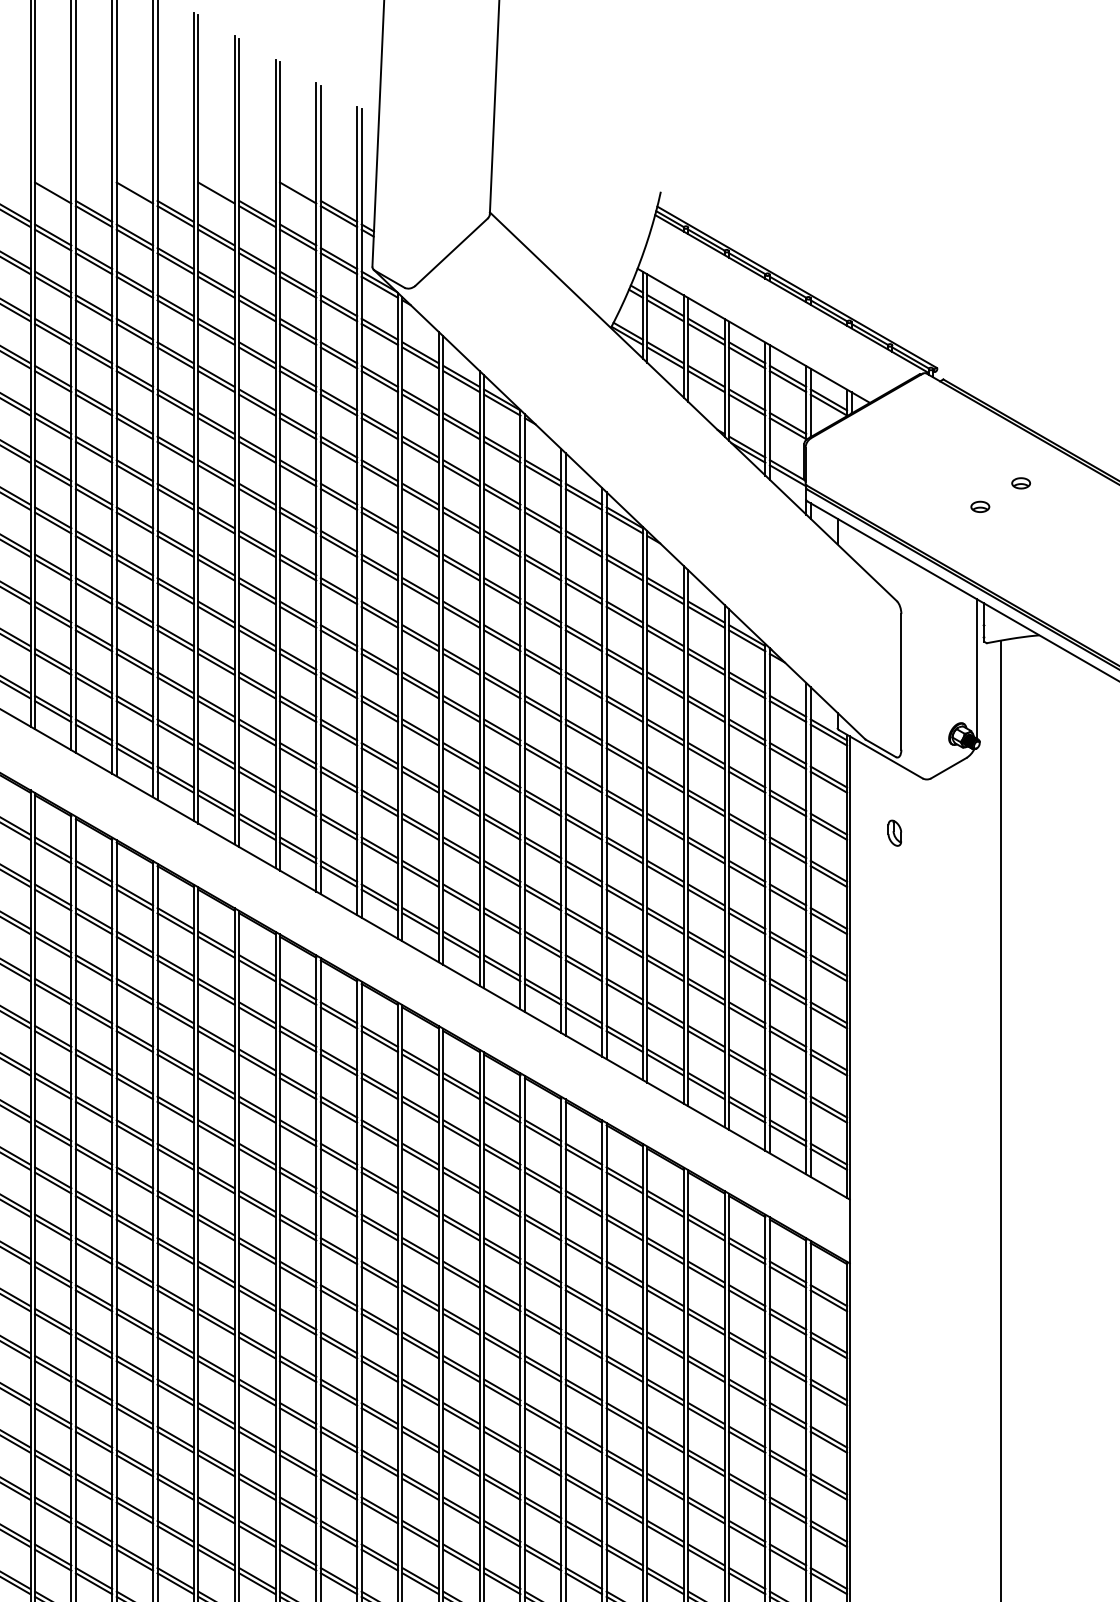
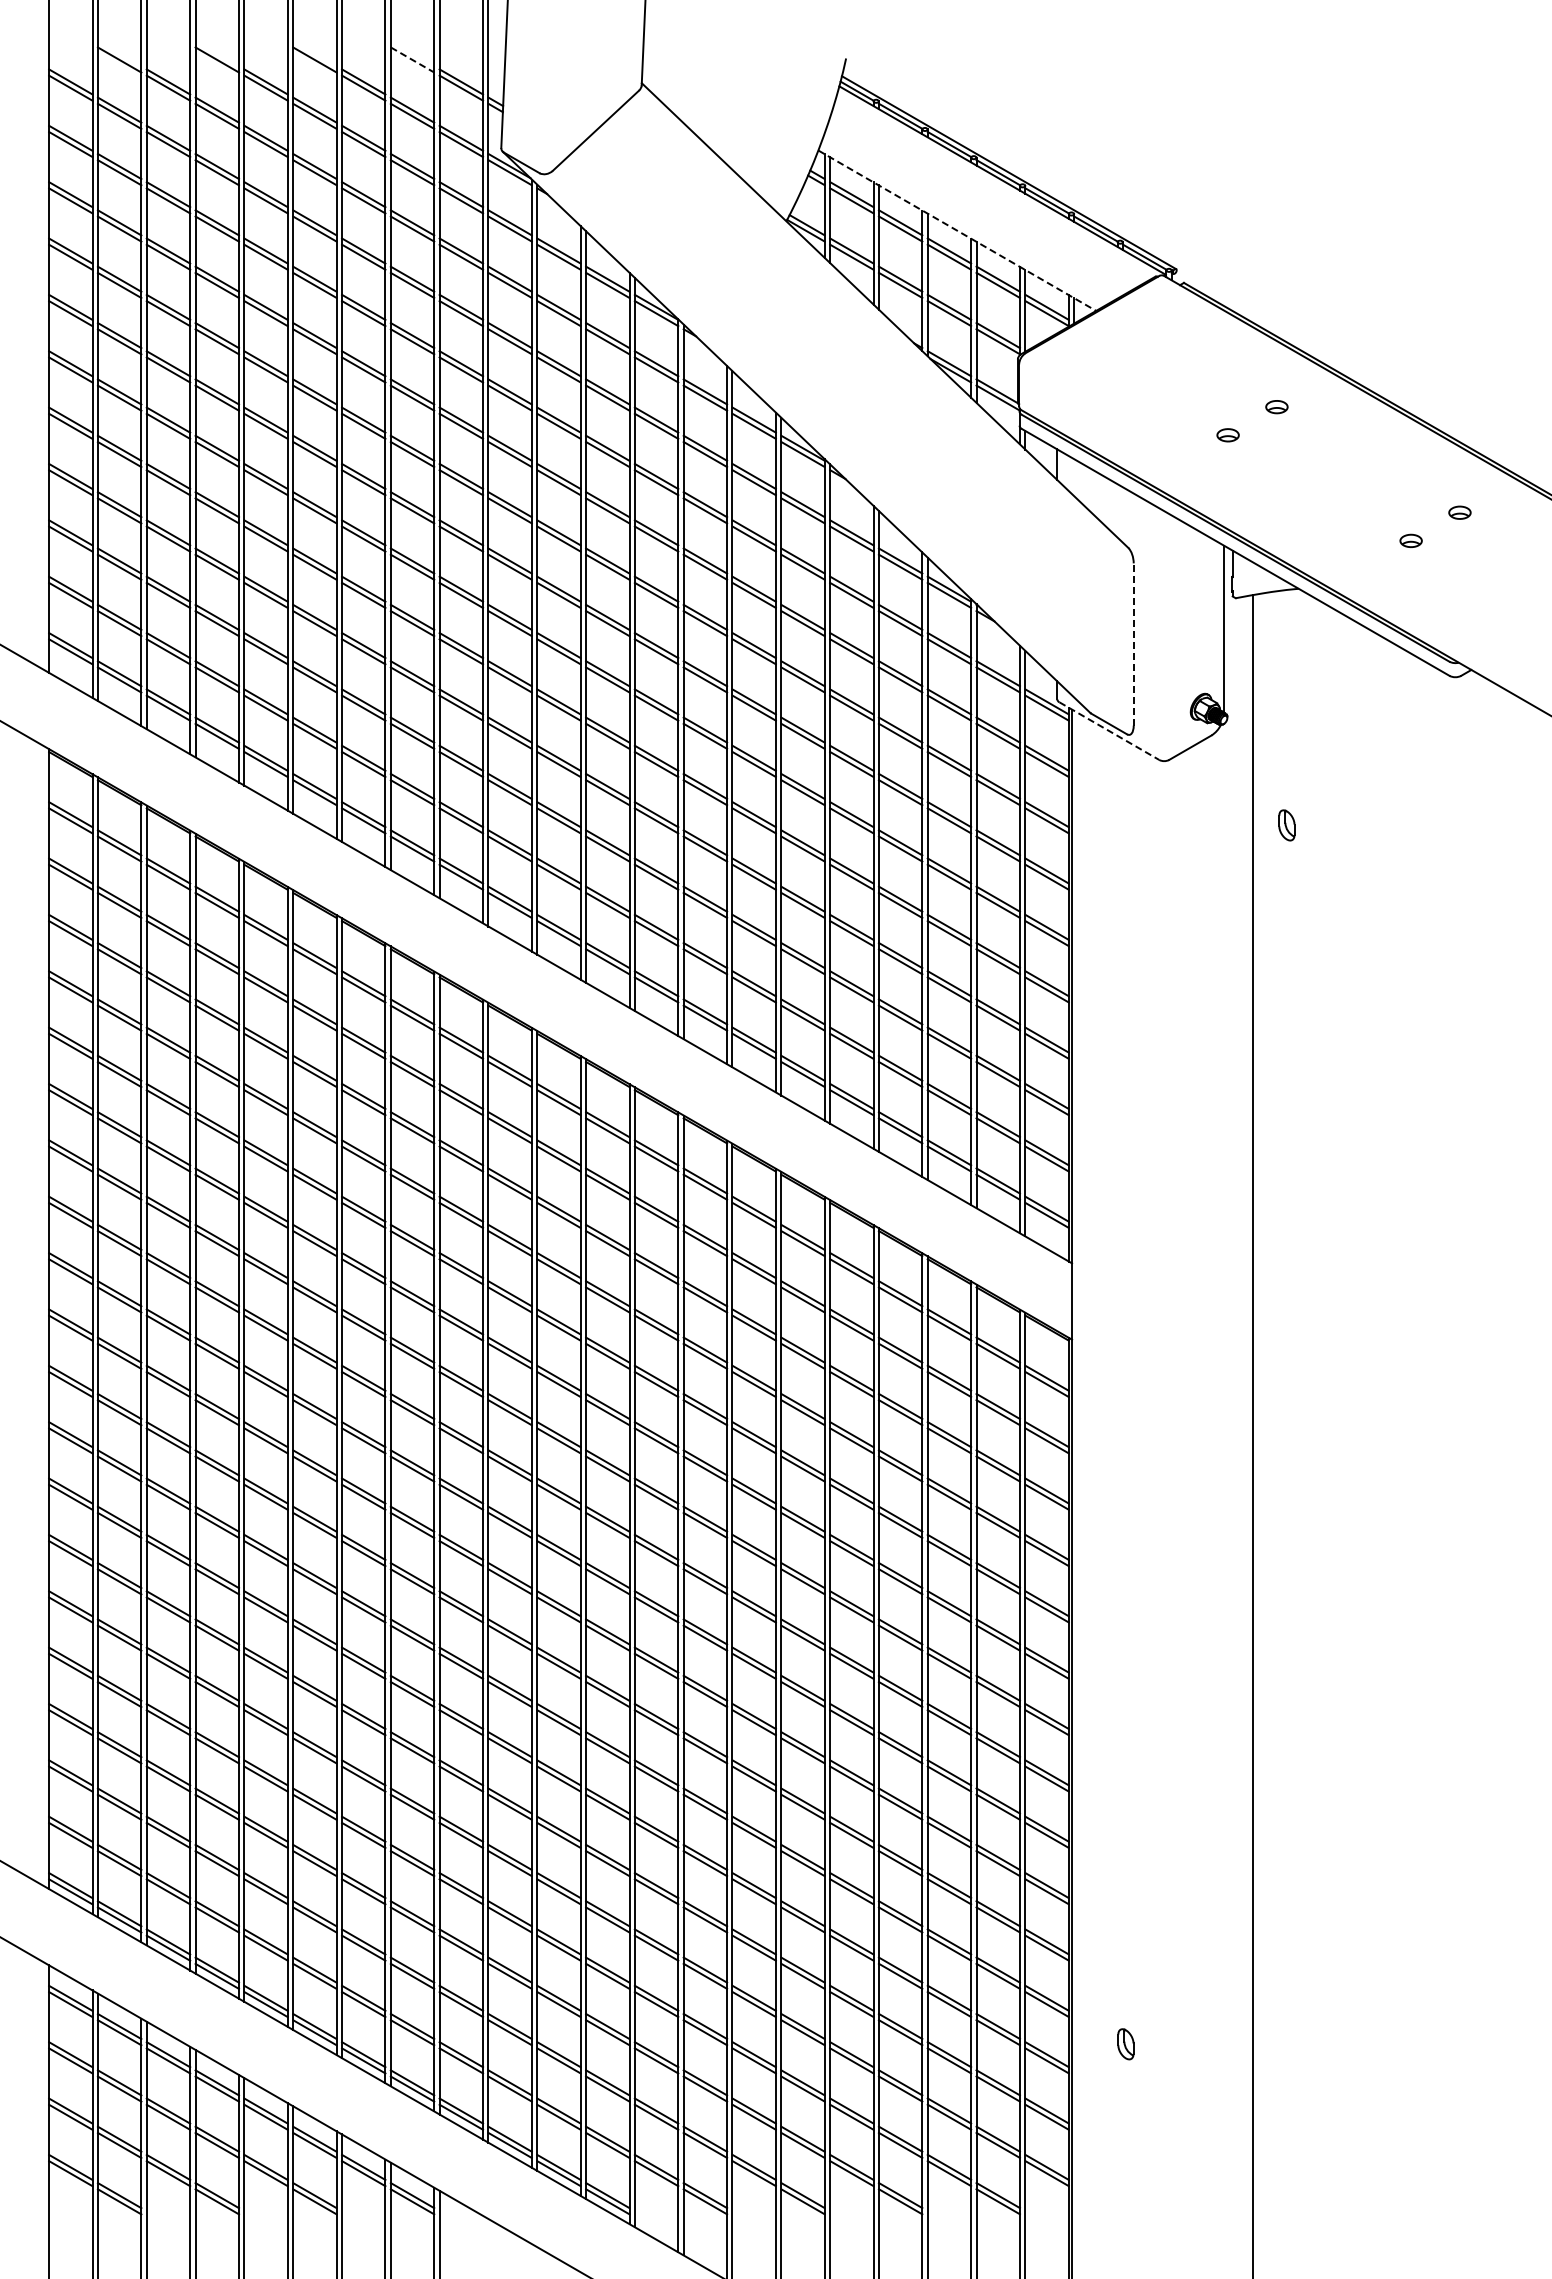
line: (298, 193) -> (412, 60), solid -> dashed
line: (753, 335) -> (957, 230), solid -> dashed
line: (901, 681) -> (1133, 643), solid -> dashed
line: (881, 754) -> (1109, 731), solid -> dashed
part: (894, 833) -> (1286, 825), moved

